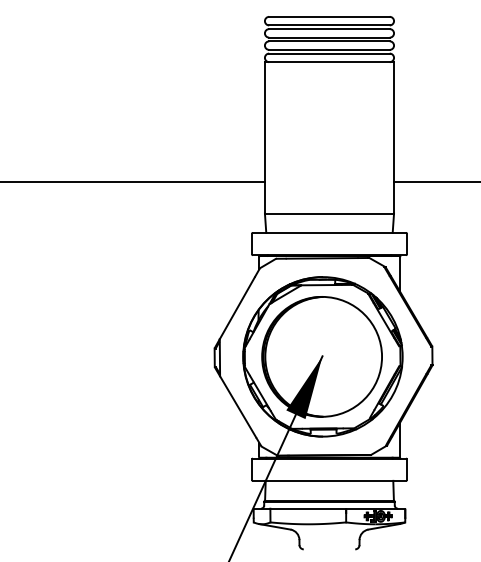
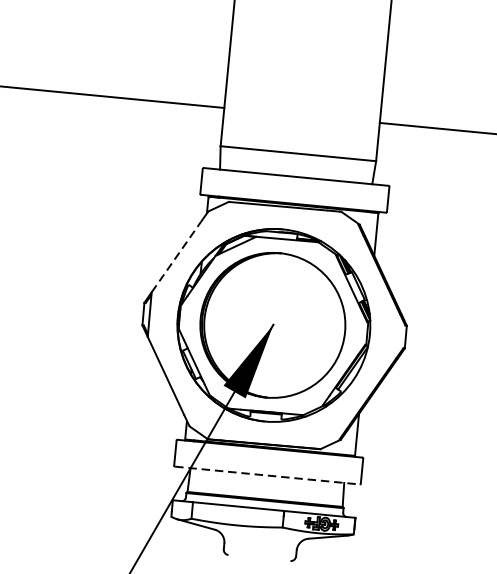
line: (237, 307) -> (176, 256), solid -> dashed
line: (329, 480) -> (267, 475), solid -> dashed

